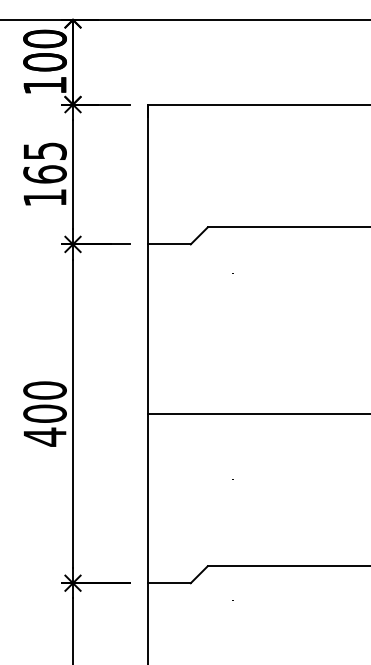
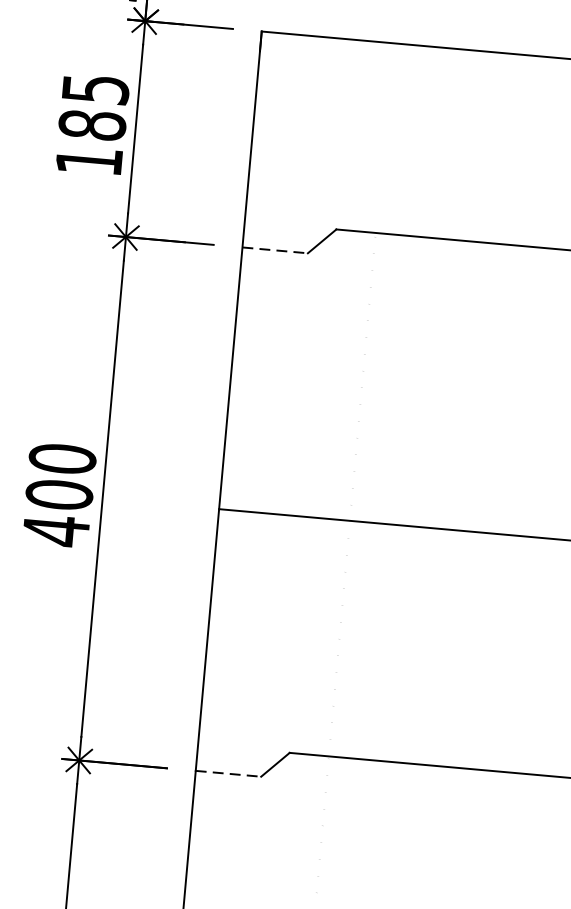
text: (44, 174) -> (91, 125), 165 -> 185
line: (170, 244) -> (276, 250), solid -> dashed
line: (170, 583) -> (229, 774), solid -> dashed

